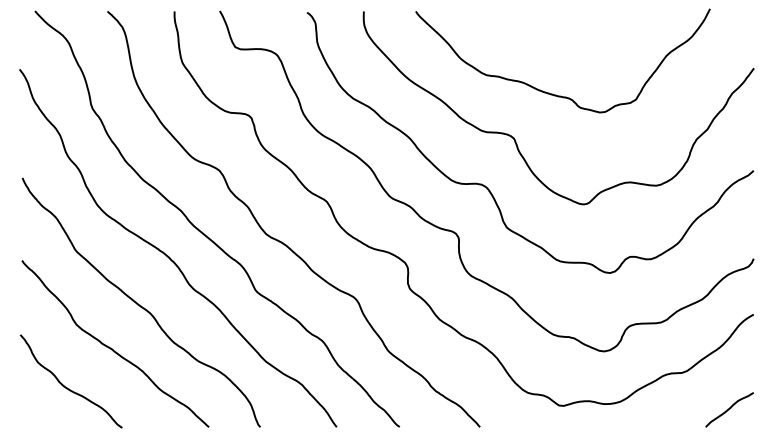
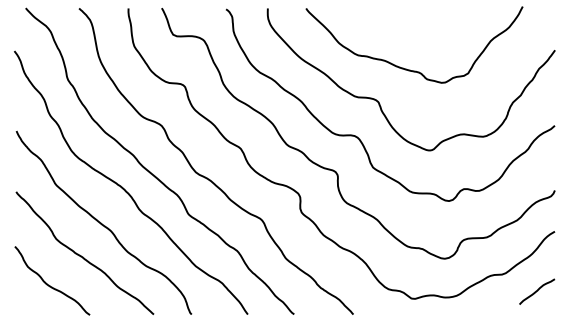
curve: (730, 409) -> (537, 291), moved

